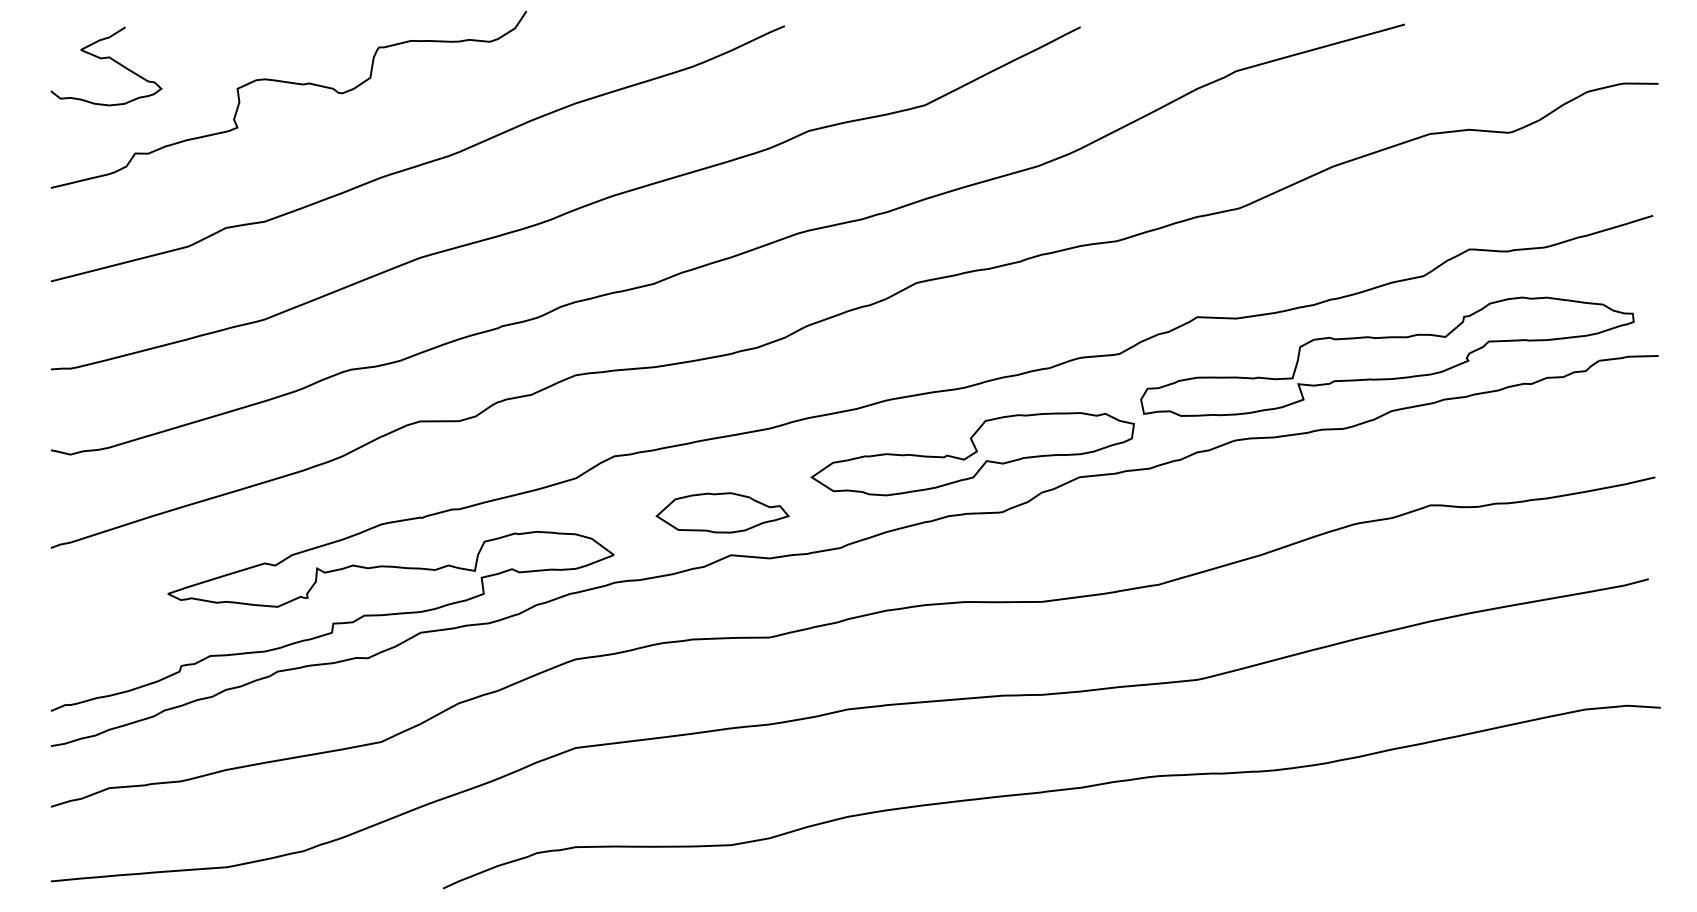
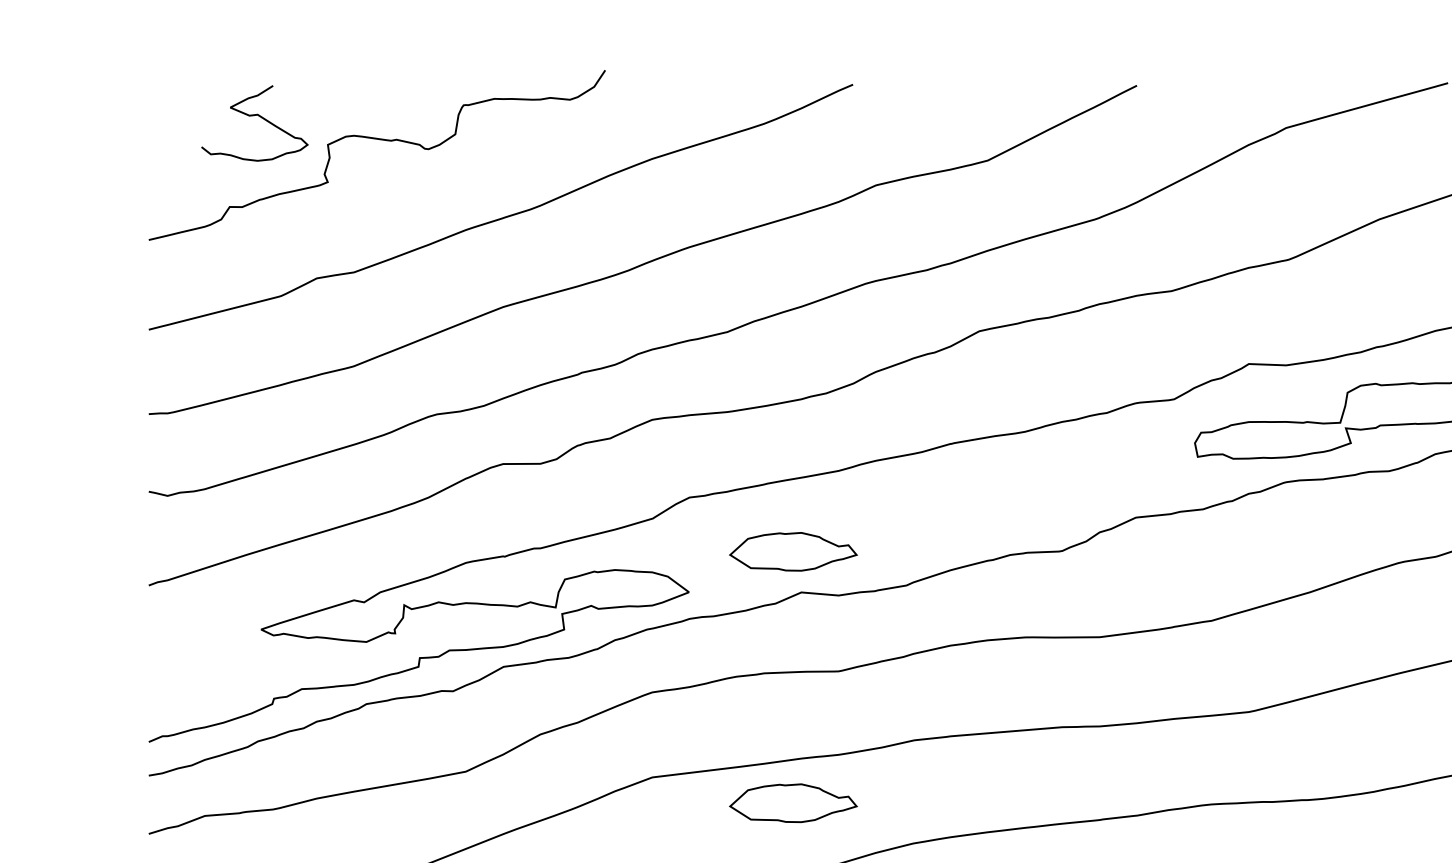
curve: (106, 58) -> (254, 115), moved
part: (972, 454) -> (1033, 495), removed
part: (722, 774) -> (793, 802), added

